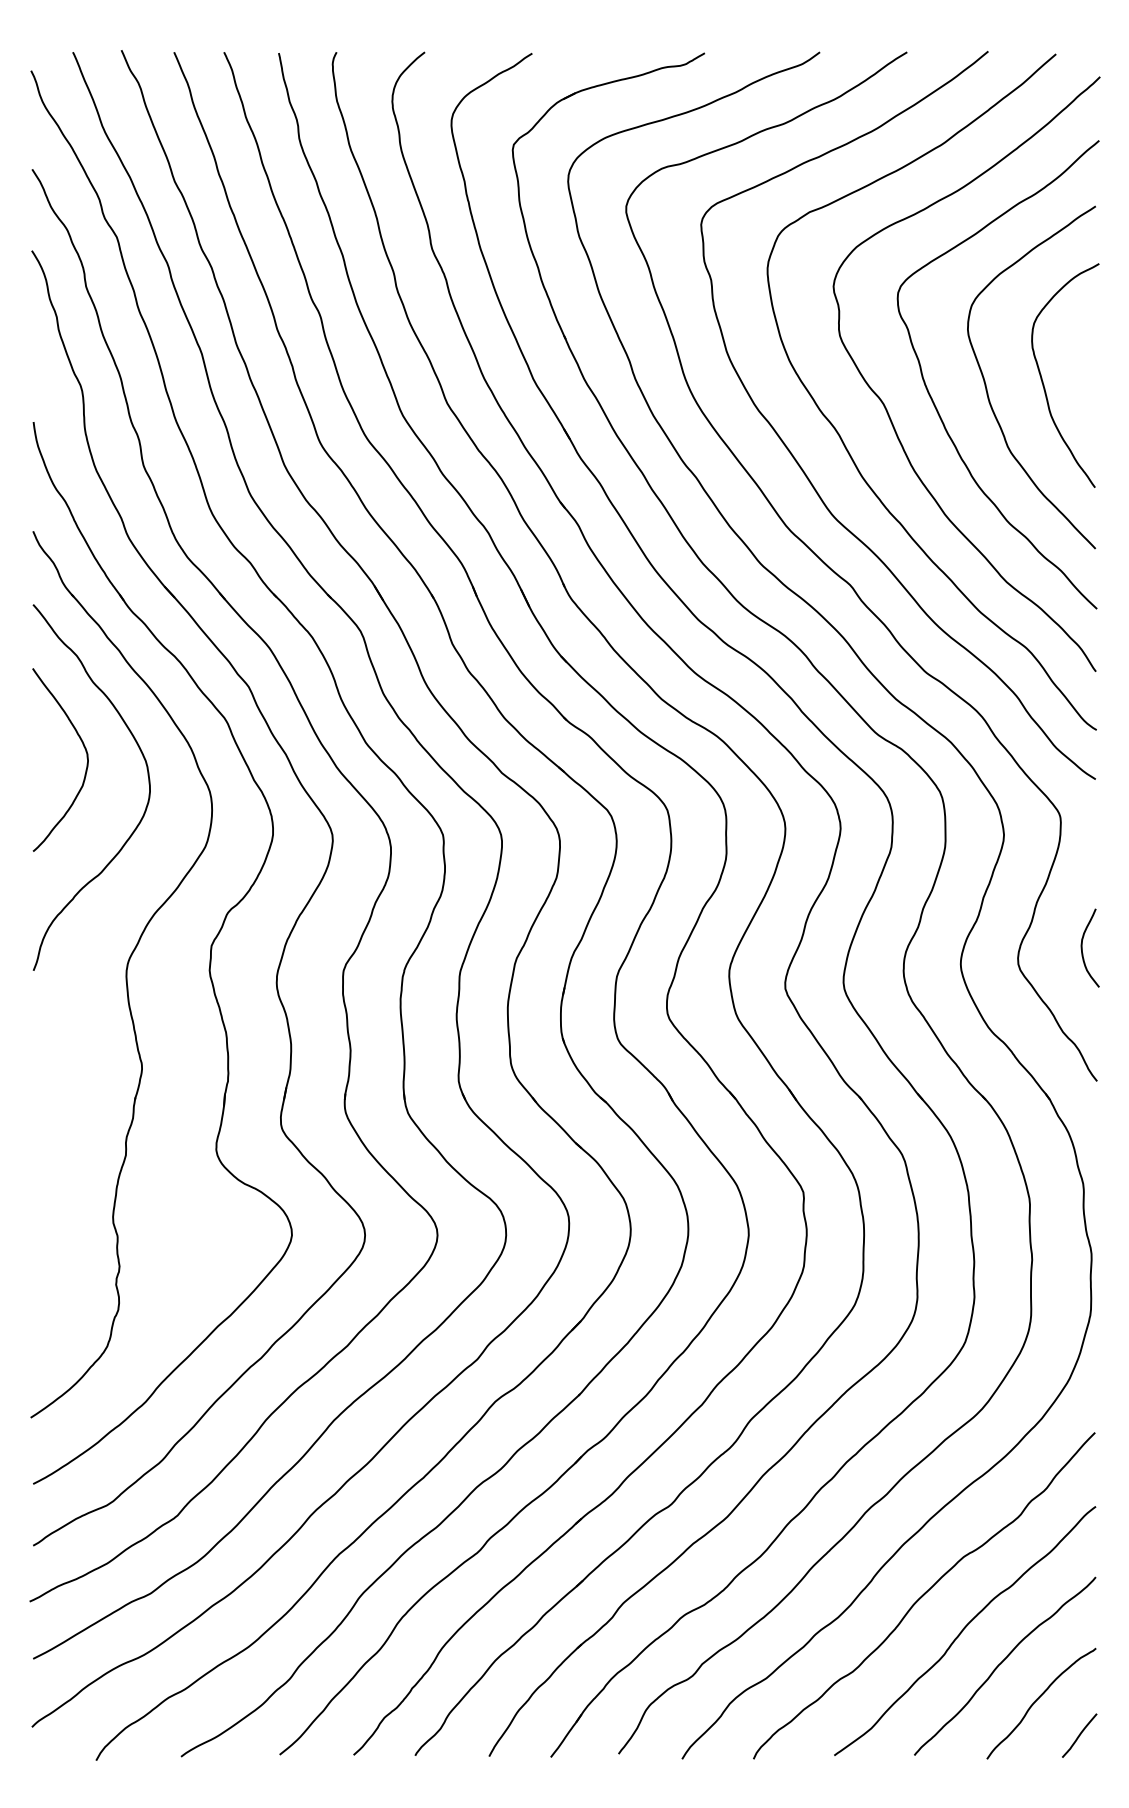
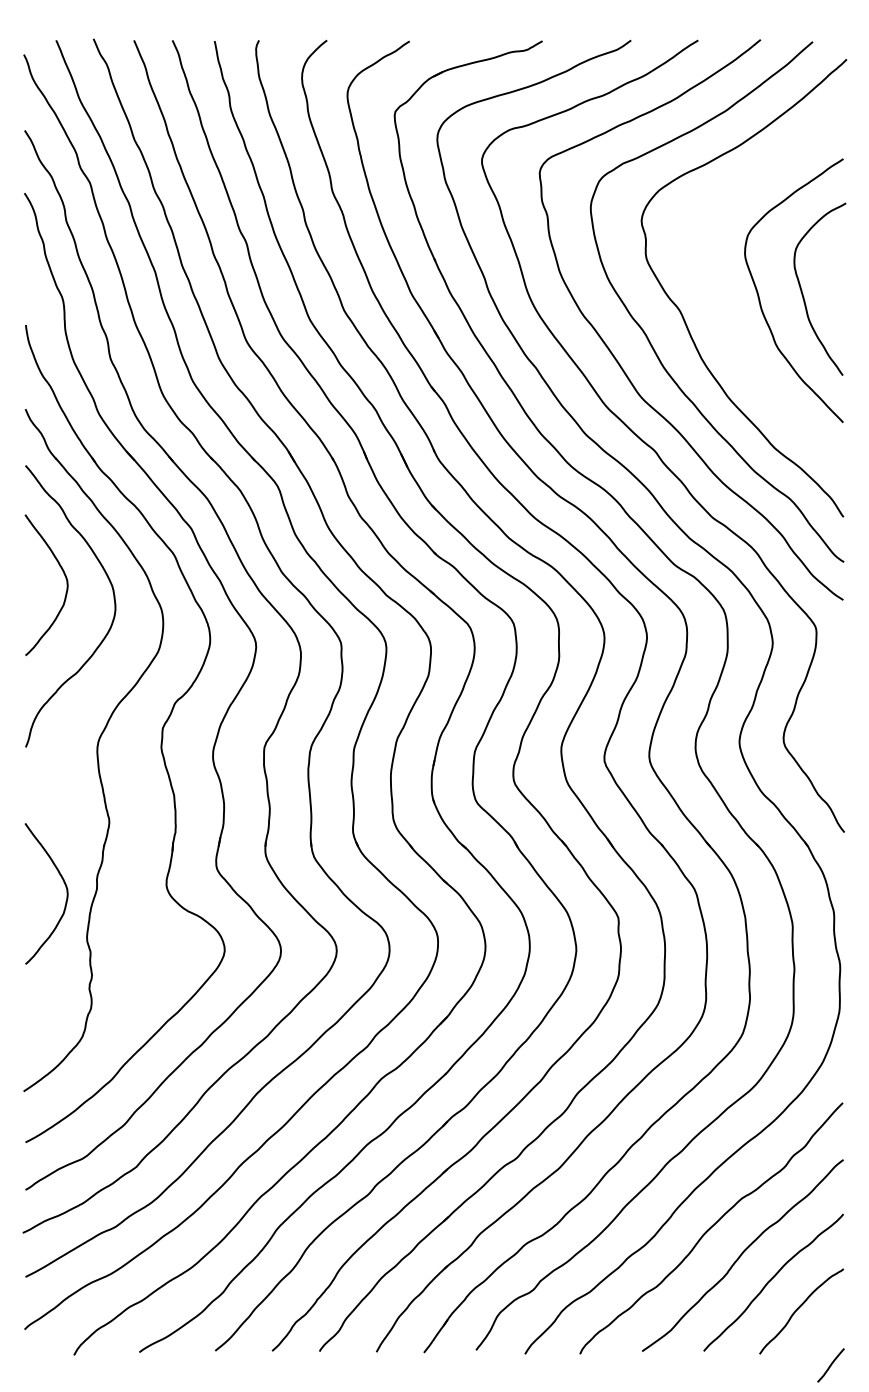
curve: (935, 404) -> (720, 311), removed
curve: (1082, 947) -> (833, 729), removed
curve: (84, 1150) -> (65, 885), added
curve: (1079, 1735) -> (830, 1365), moved

